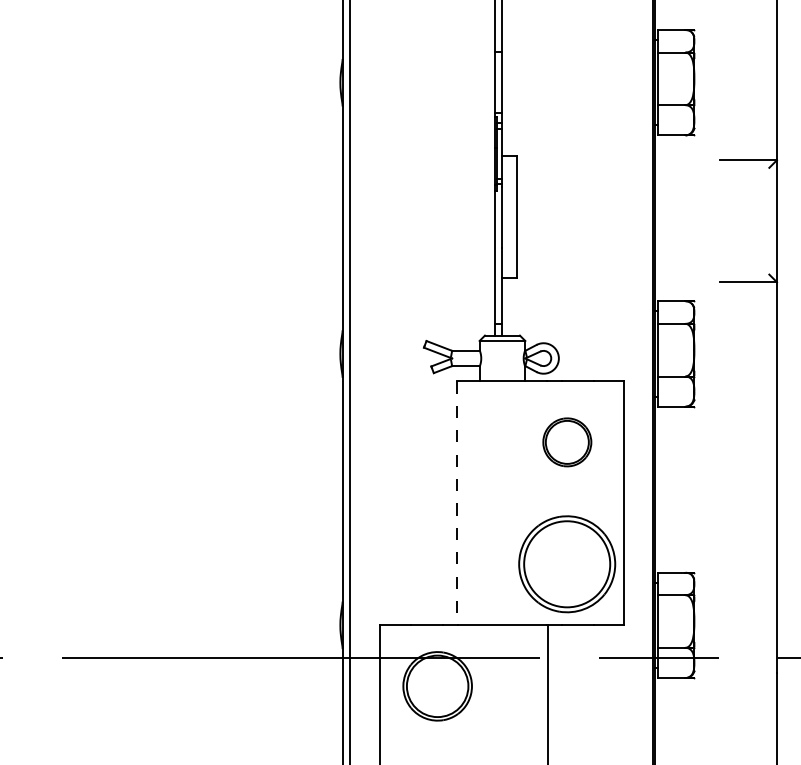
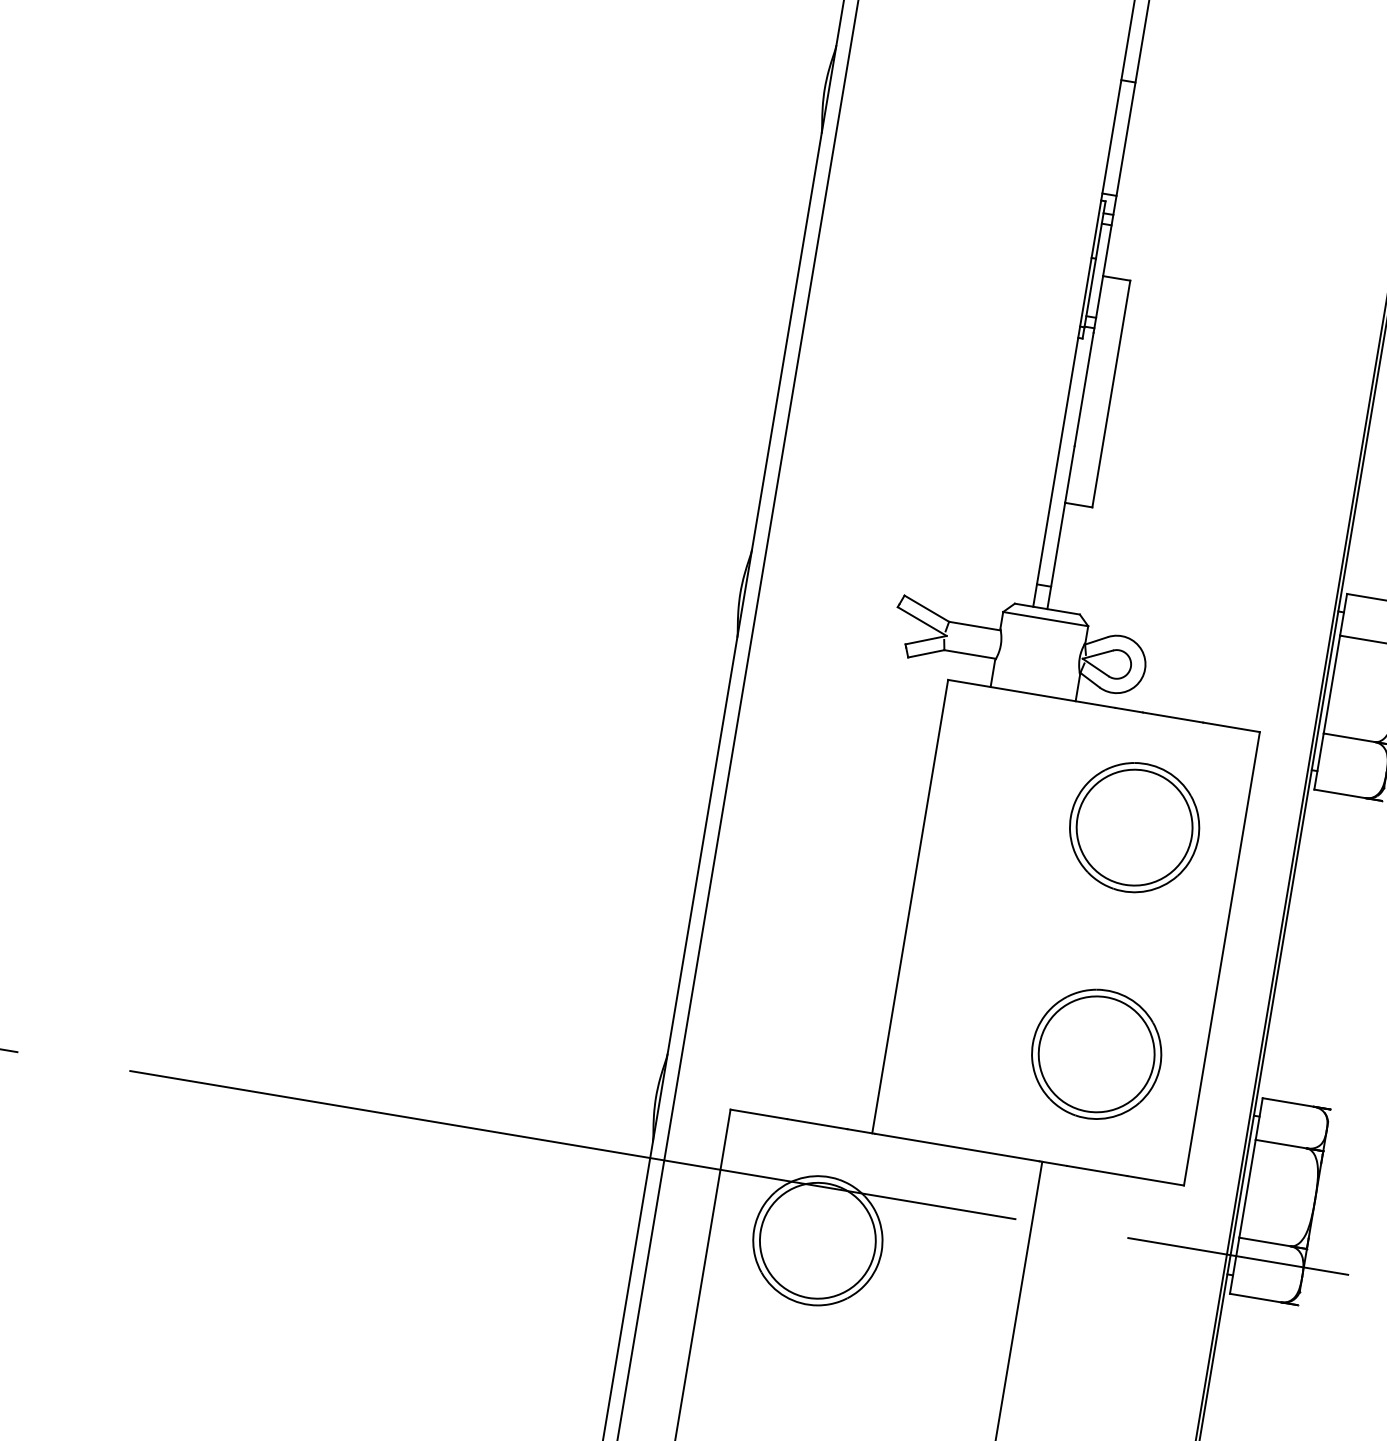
part: (567, 442) -> (1134, 827), size x1.43
line: (456, 503) -> (909, 906), dashed -> solid
part: (567, 564) -> (1097, 1054), size x0.71

